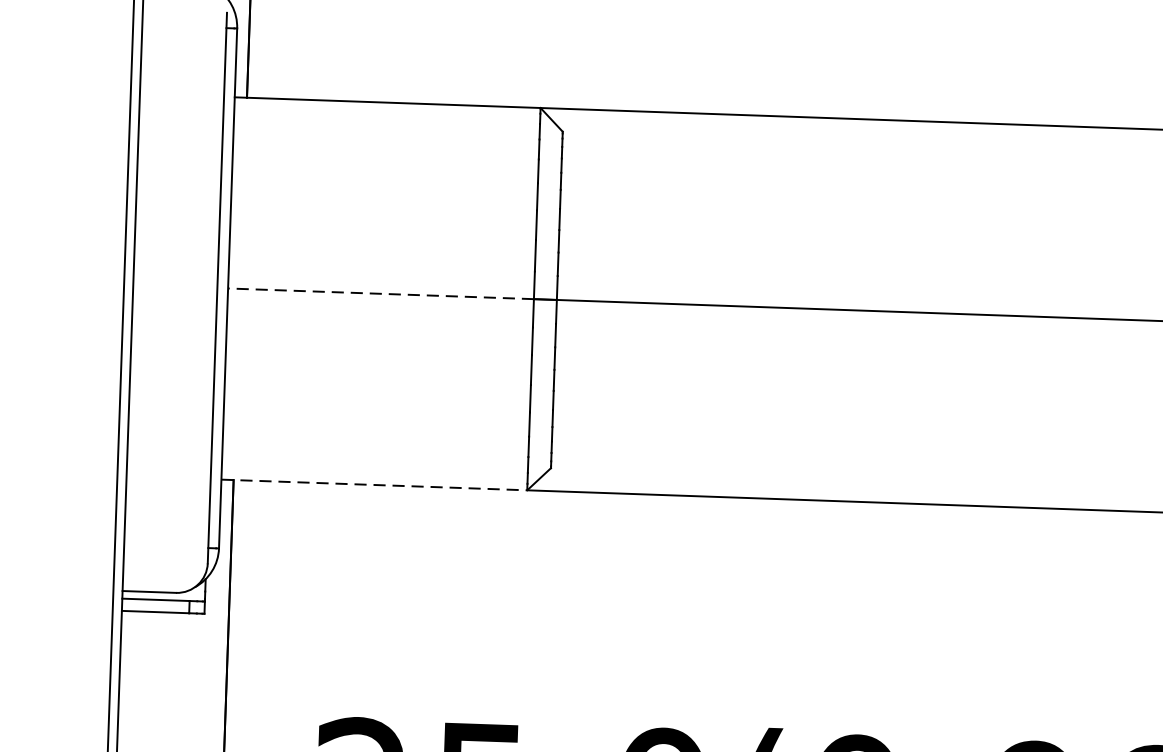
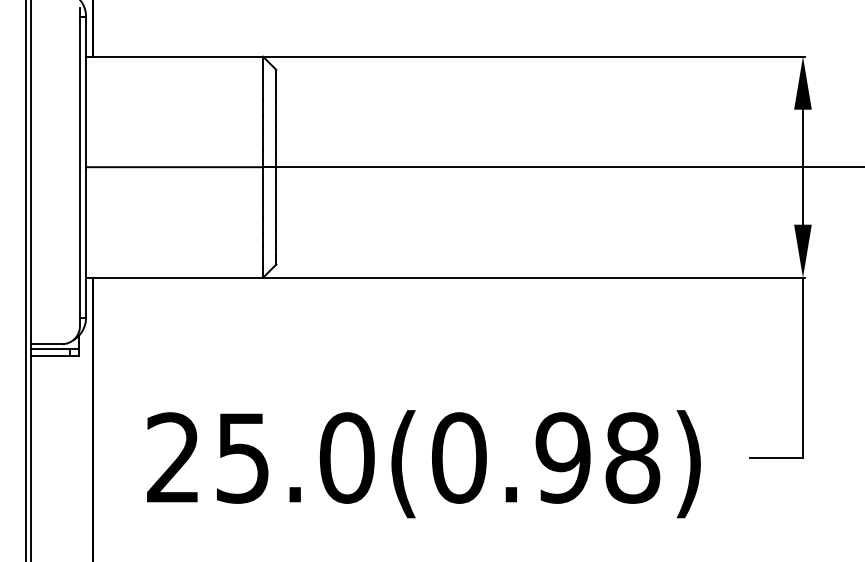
line: (380, 294) -> (174, 167), dashed -> solid
line: (375, 484) -> (175, 277), dashed -> solid

